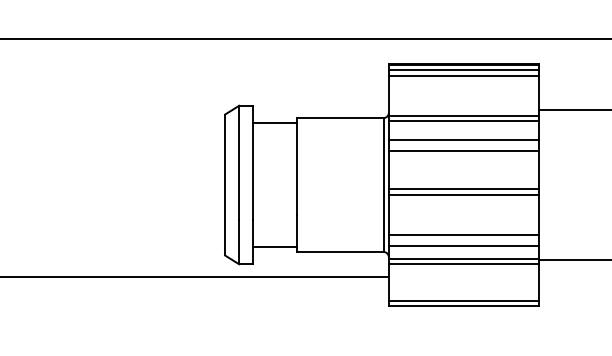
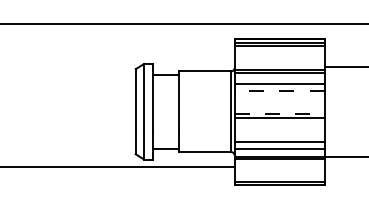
line: (463, 151) -> (279, 91), solid -> dashed
line: (465, 187) -> (280, 113), solid -> dashed

